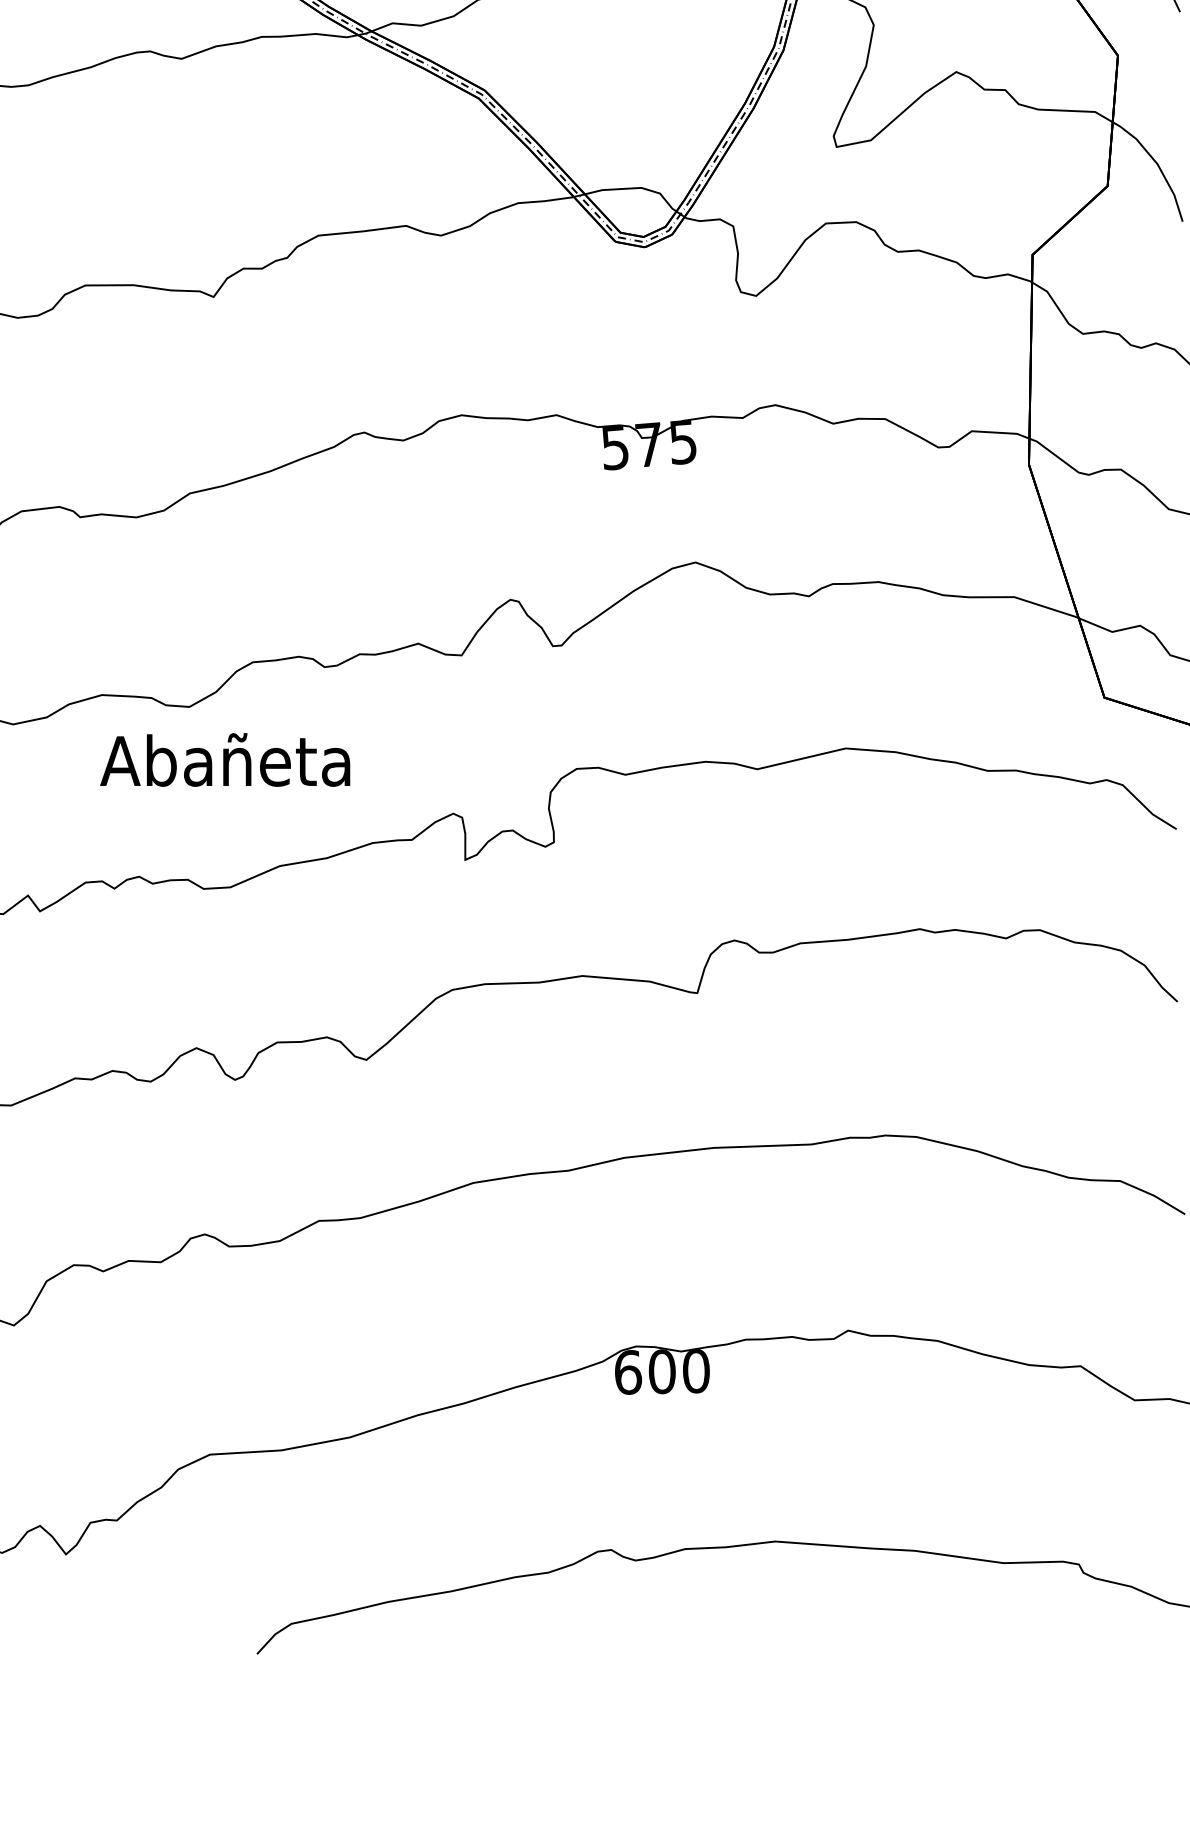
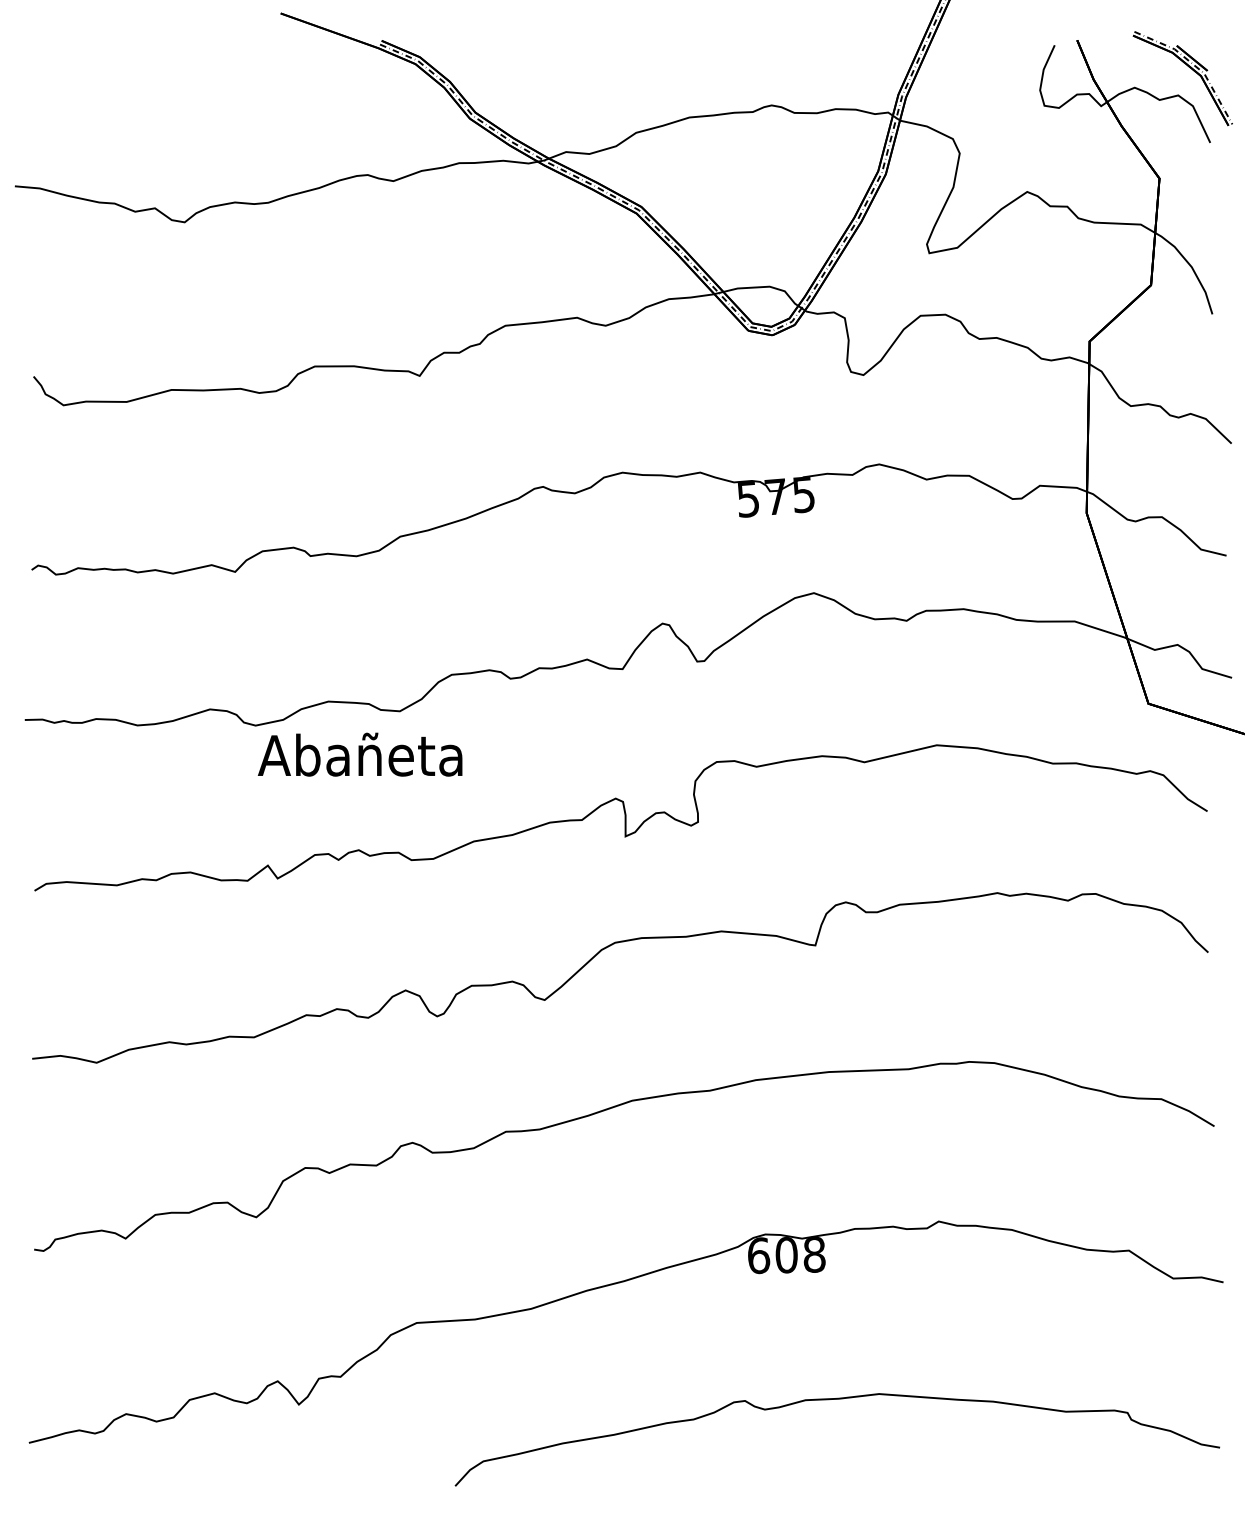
text: (224, 759) -> (359, 754), moved
text: (696, 1370) -> (814, 1254), 600 -> 608

